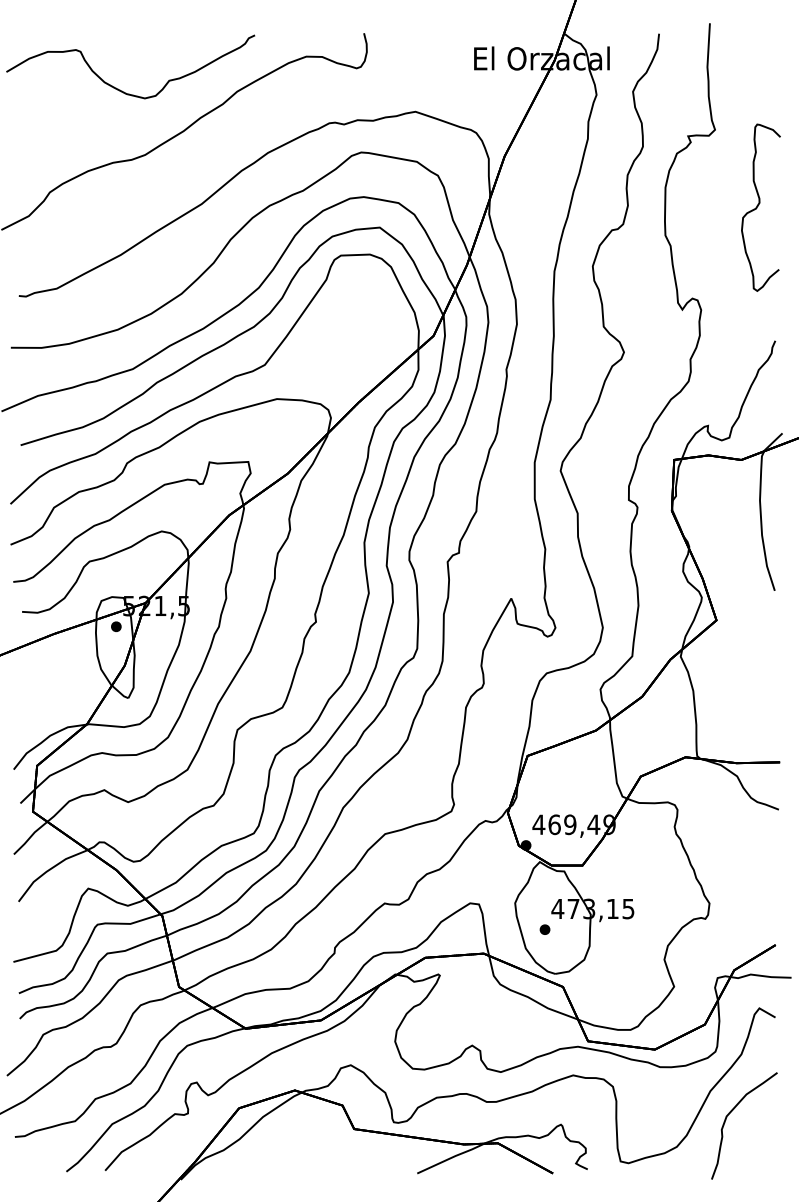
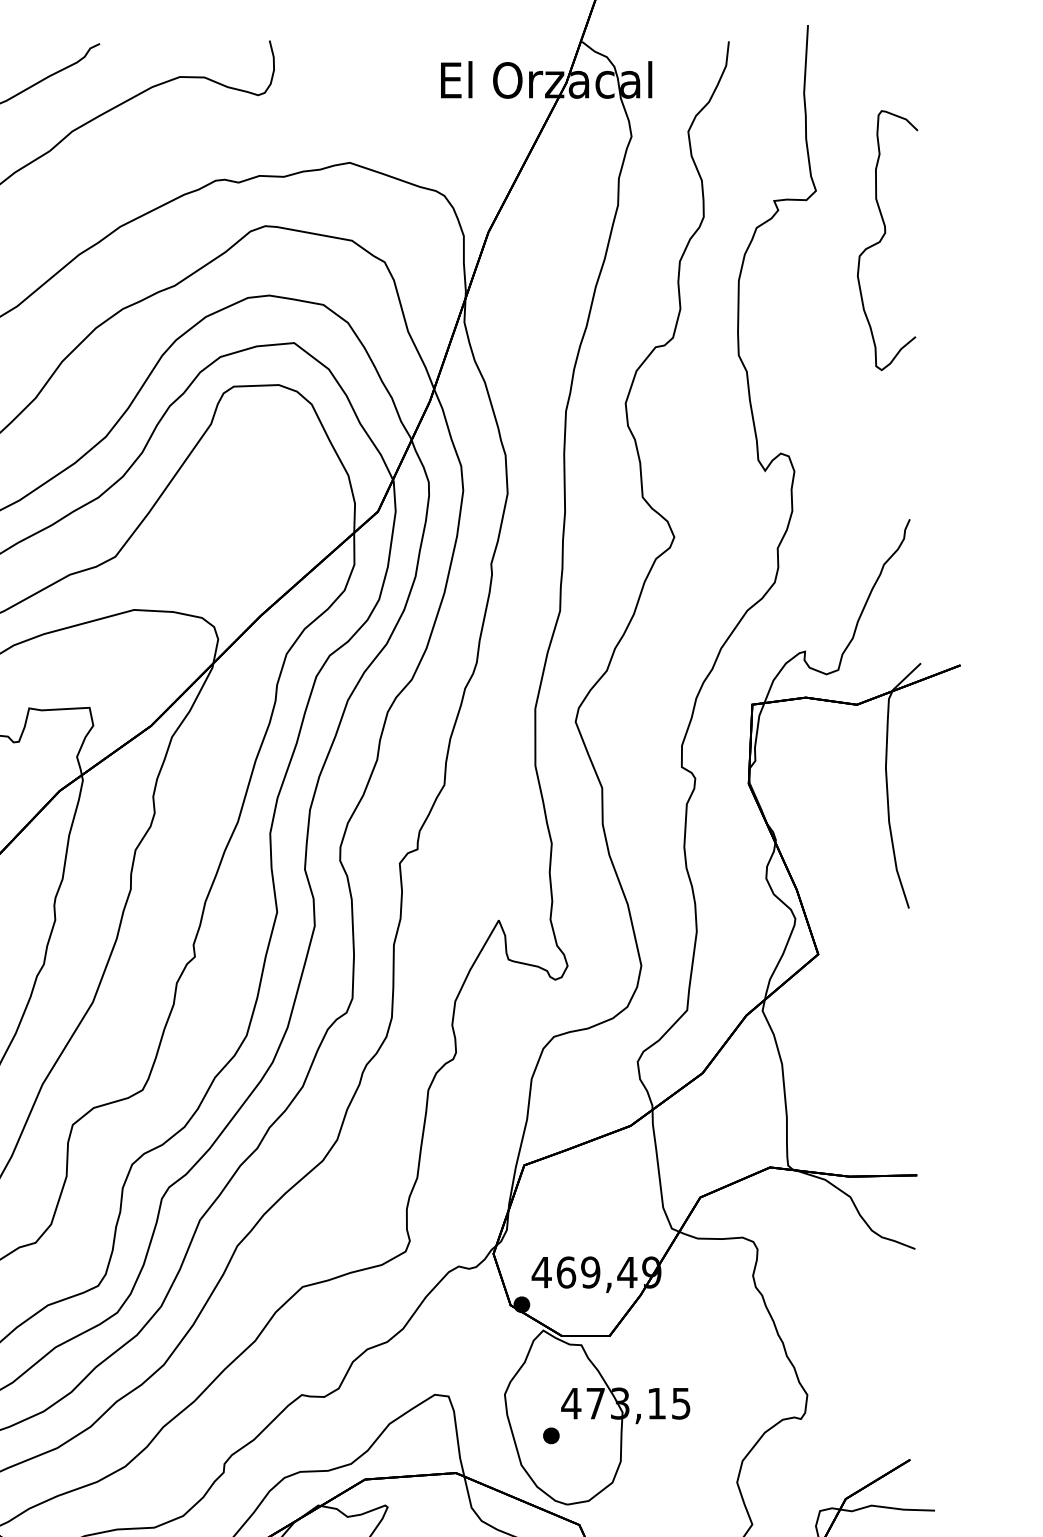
curve: (758, 206) -> (883, 238), moved

